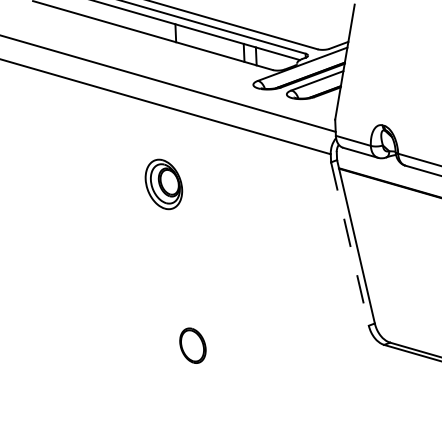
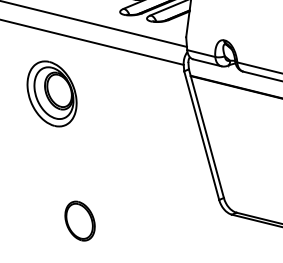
part: (163, 184) -> (51, 94), size x1.67
line: (349, 244) -> (201, 136), dashed -> solid
part: (192, 345) -> (79, 221), size x1.43

